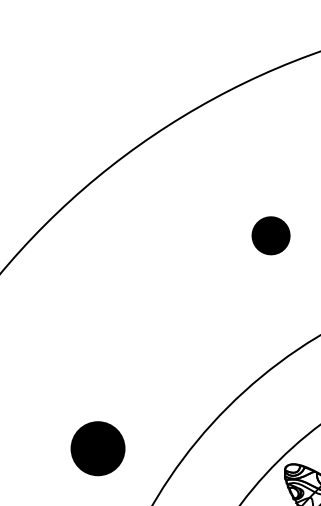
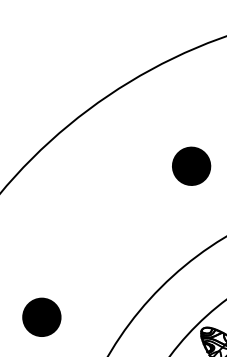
part: (270, 235) -> (191, 166), size x1.43
part: (97, 448) -> (41, 317), moved

